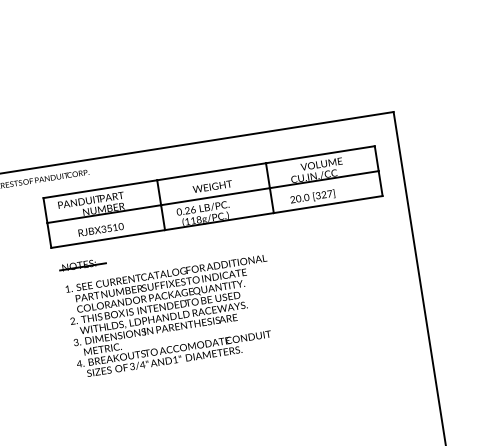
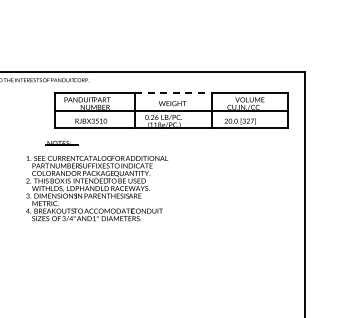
line: (211, 172) -> (173, 93), solid -> dashed
part: (82, 265) -> (61, 143), moved
text: (173, 316) -> (97, 188), moved

